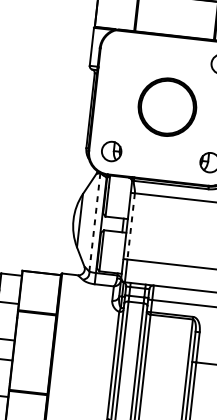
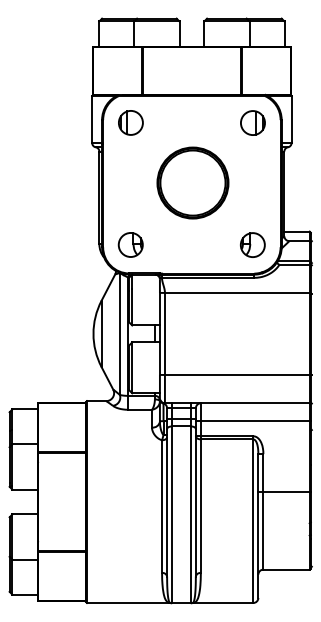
part: (122, 52) -> (130, 122), added
line: (94, 221) -> (119, 333), dashed -> solid
line: (130, 226) -> (164, 334), dashed -> solid

